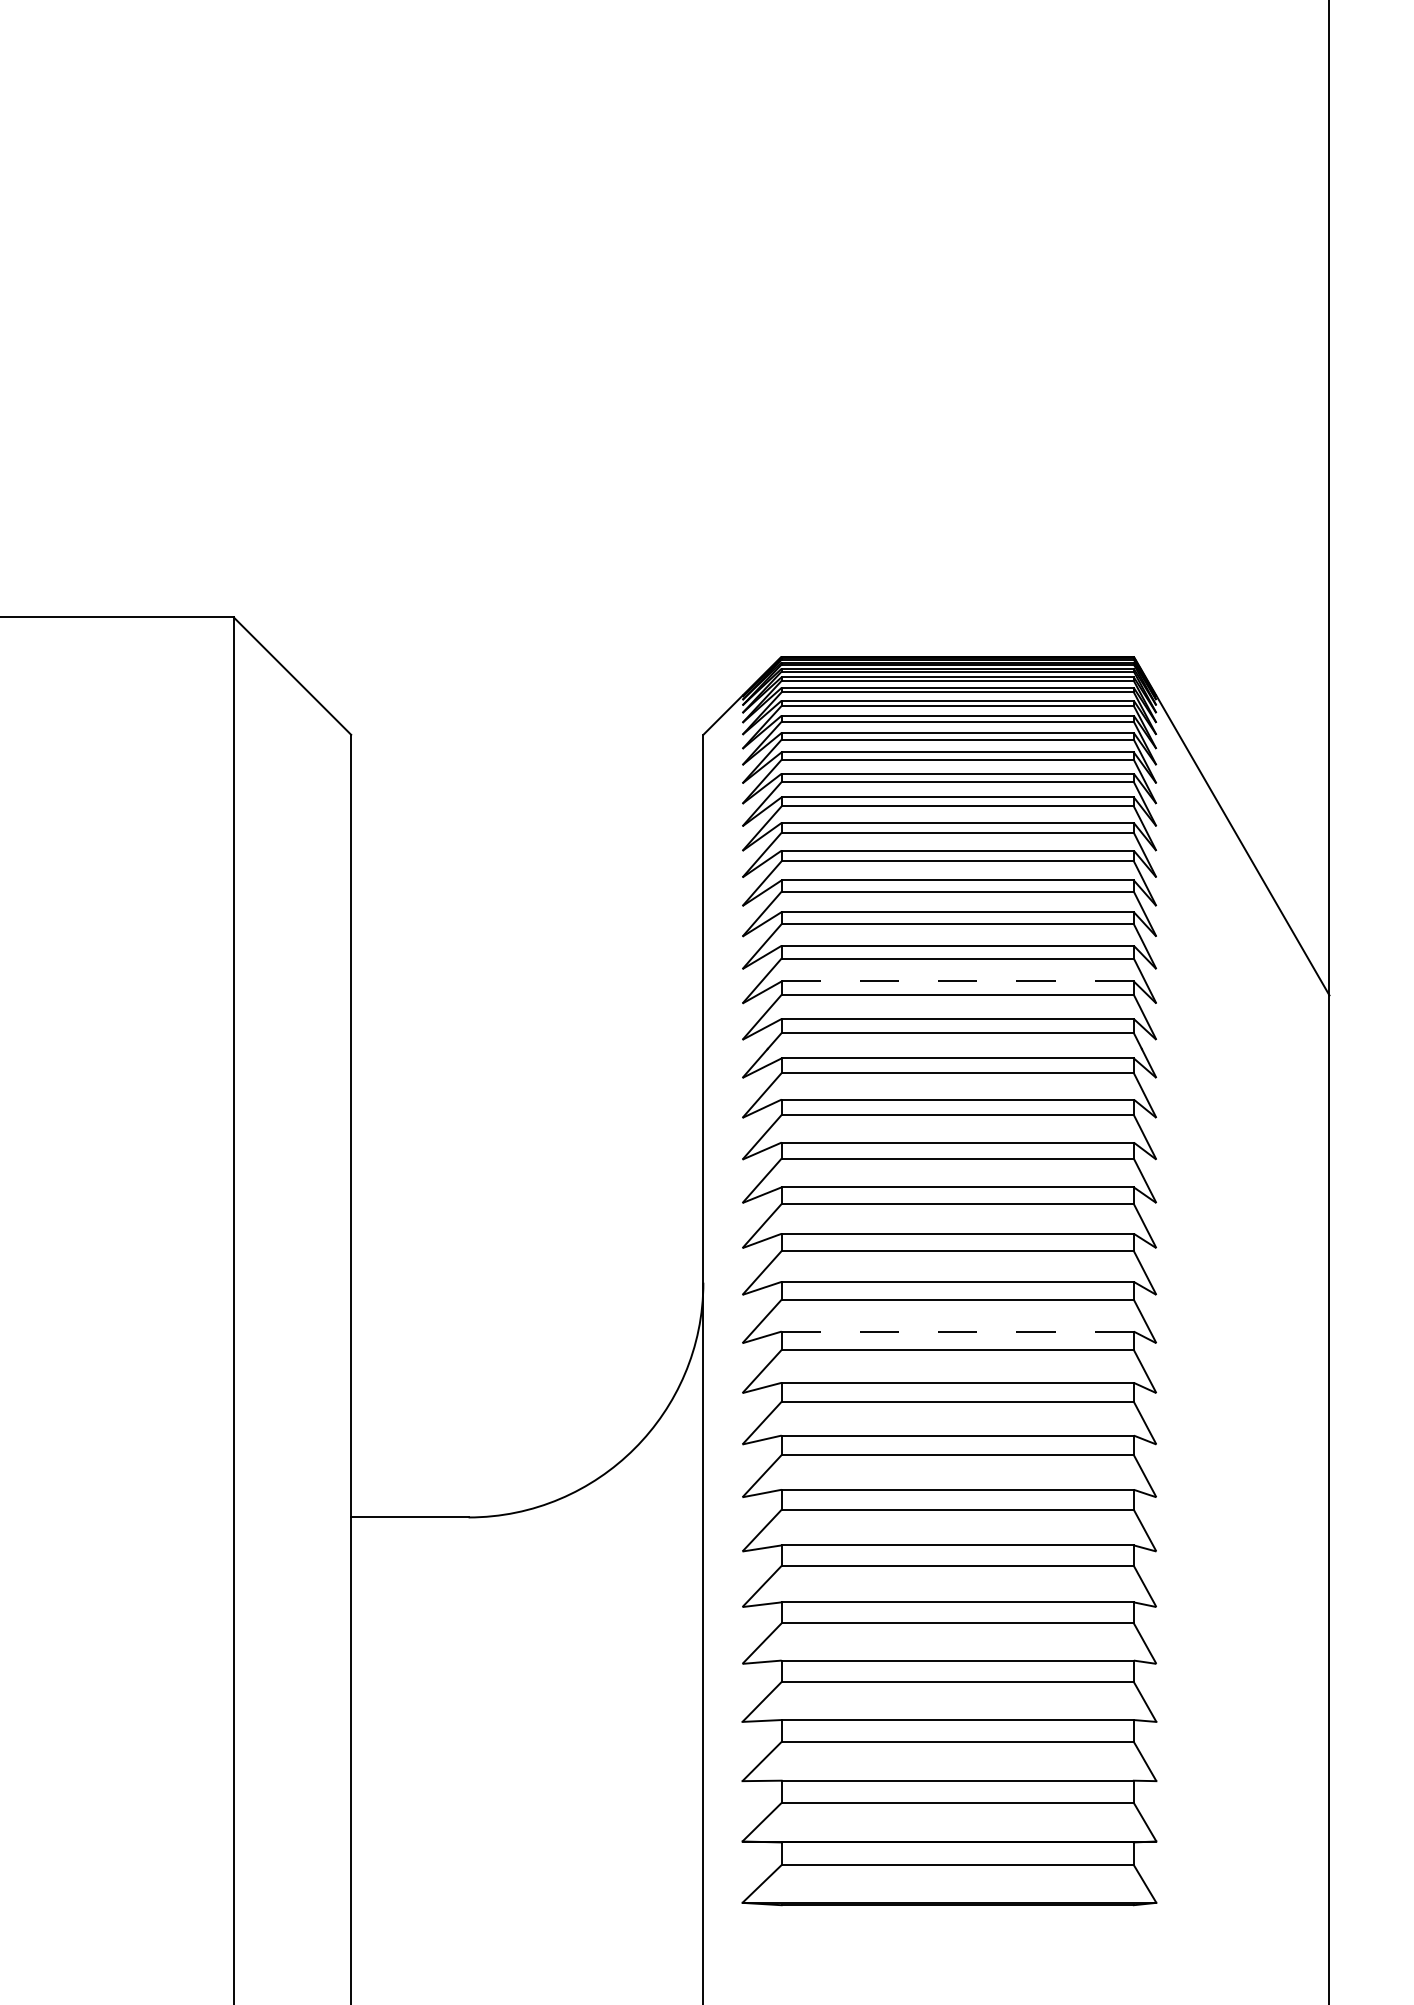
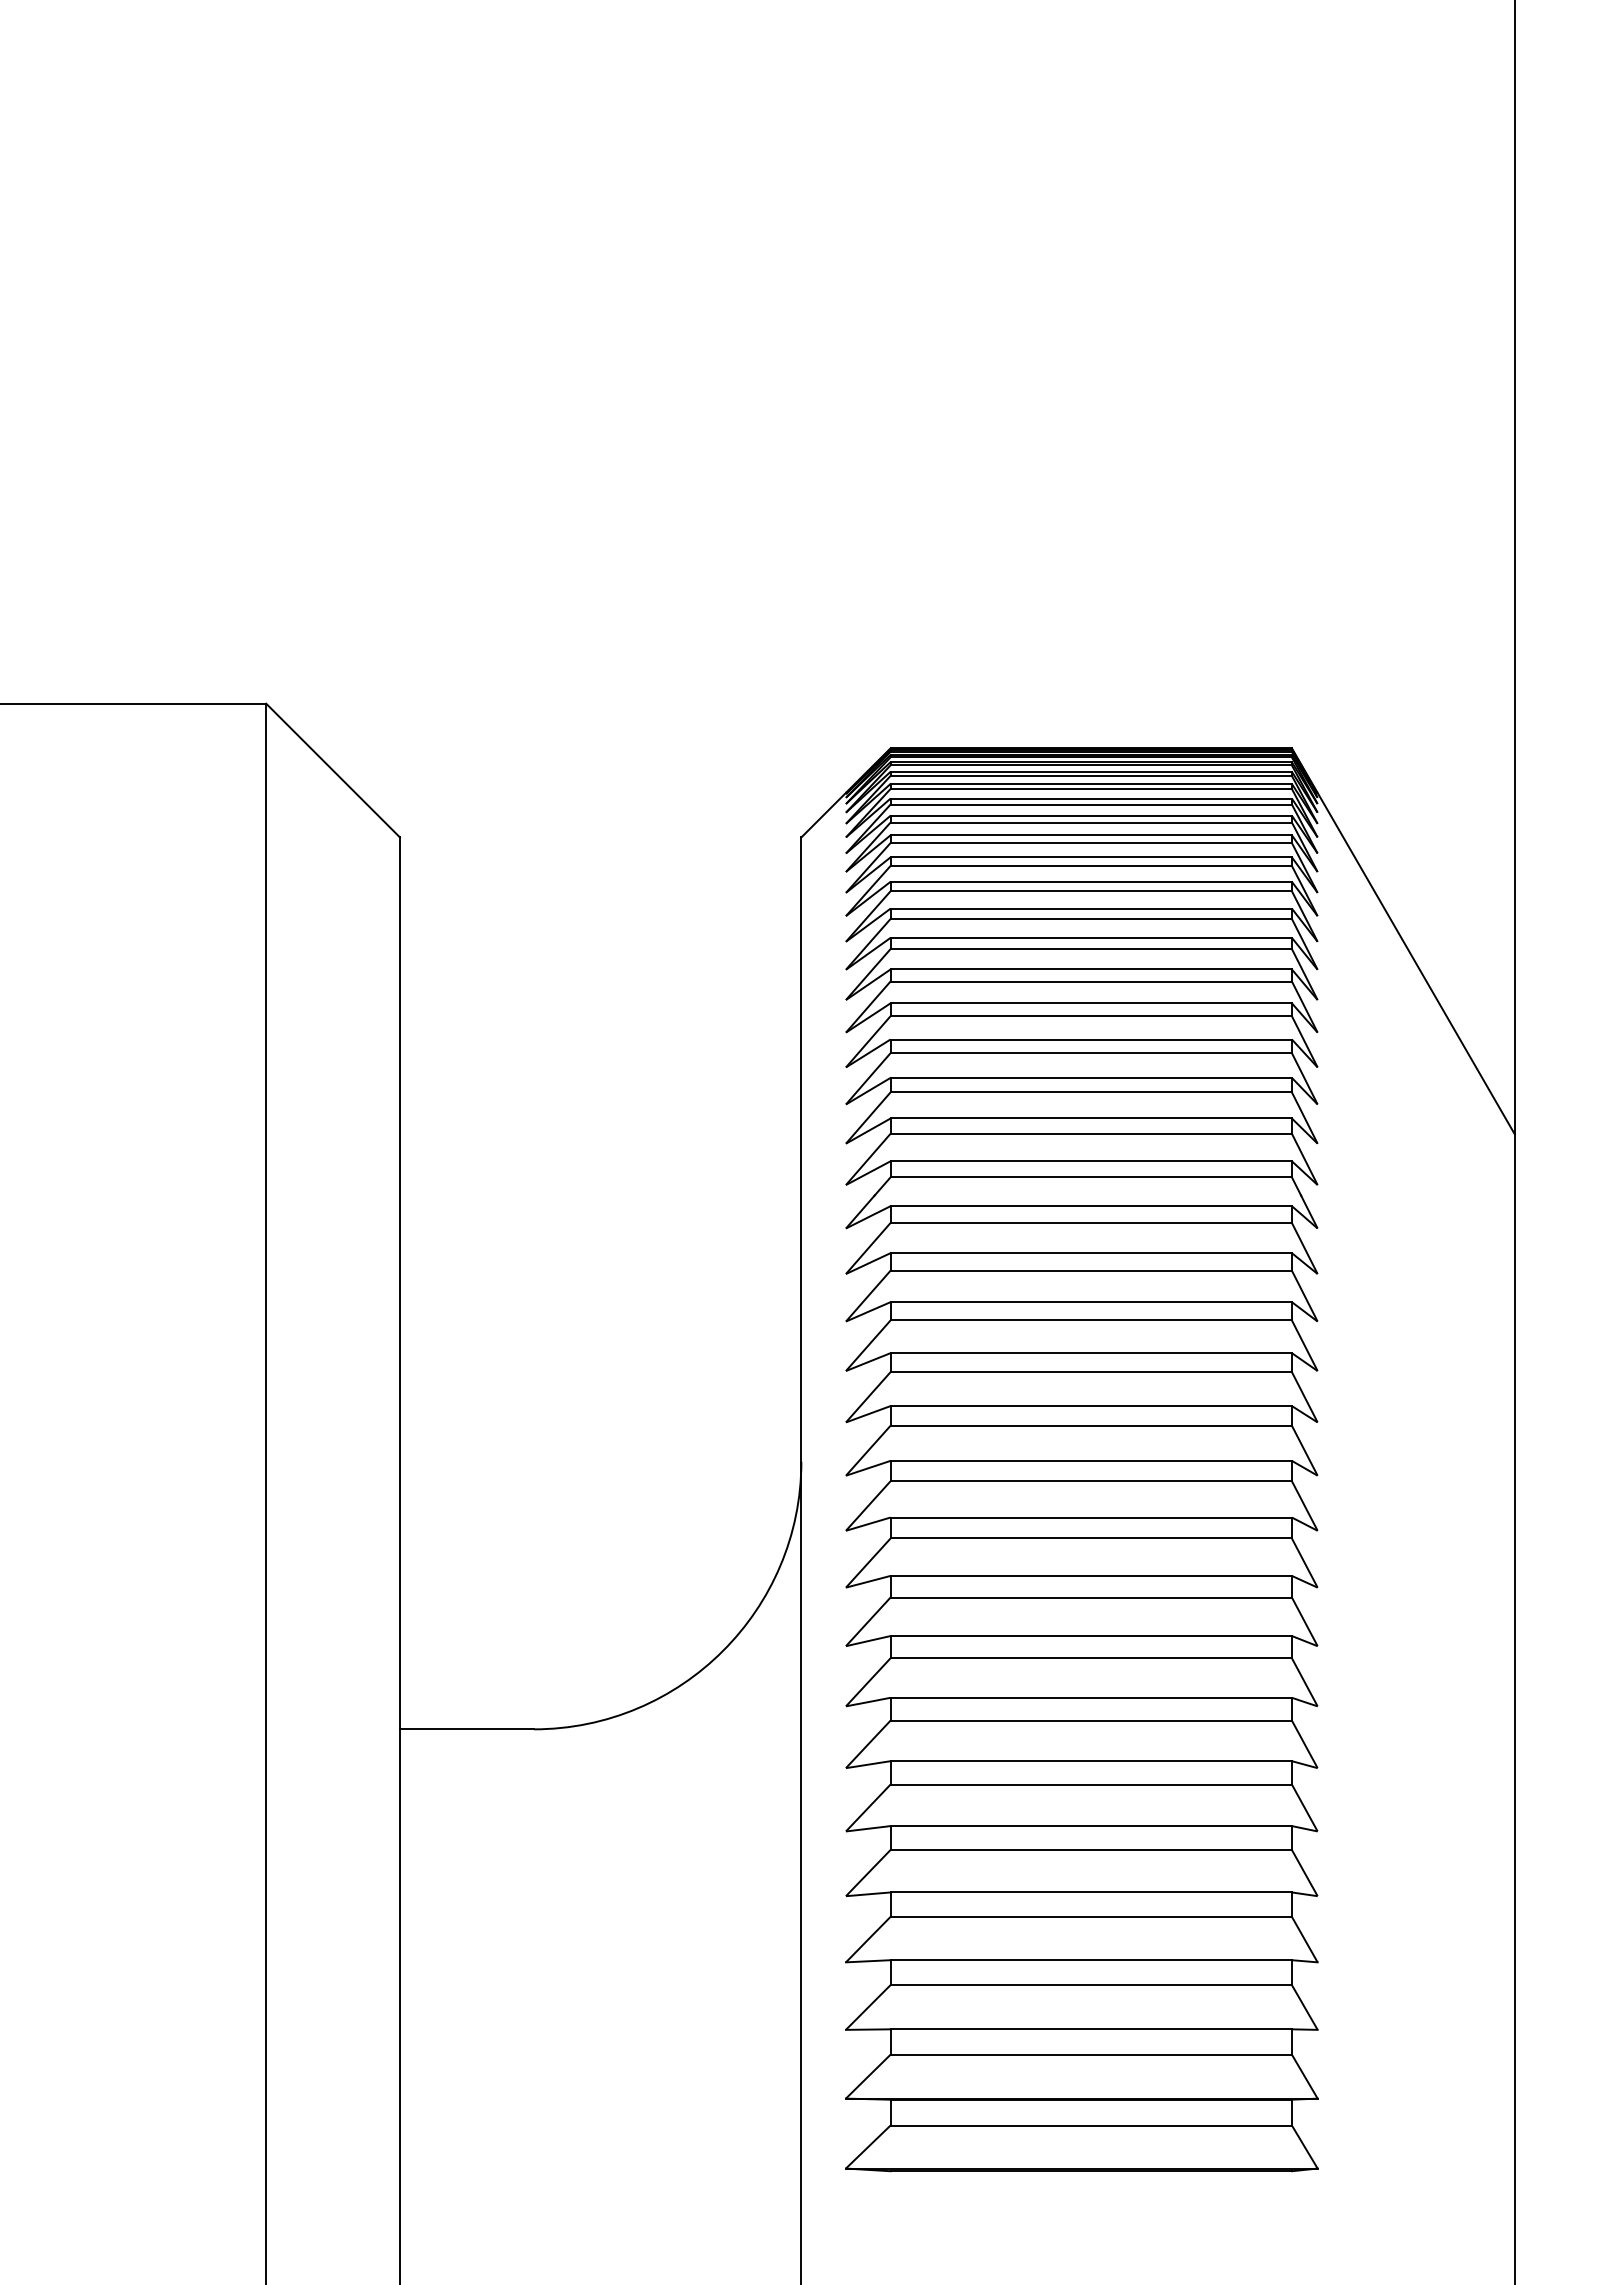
line: (957, 981) -> (1090, 1118), dashed -> solid
line: (957, 1331) -> (1090, 1517), dashed -> solid

